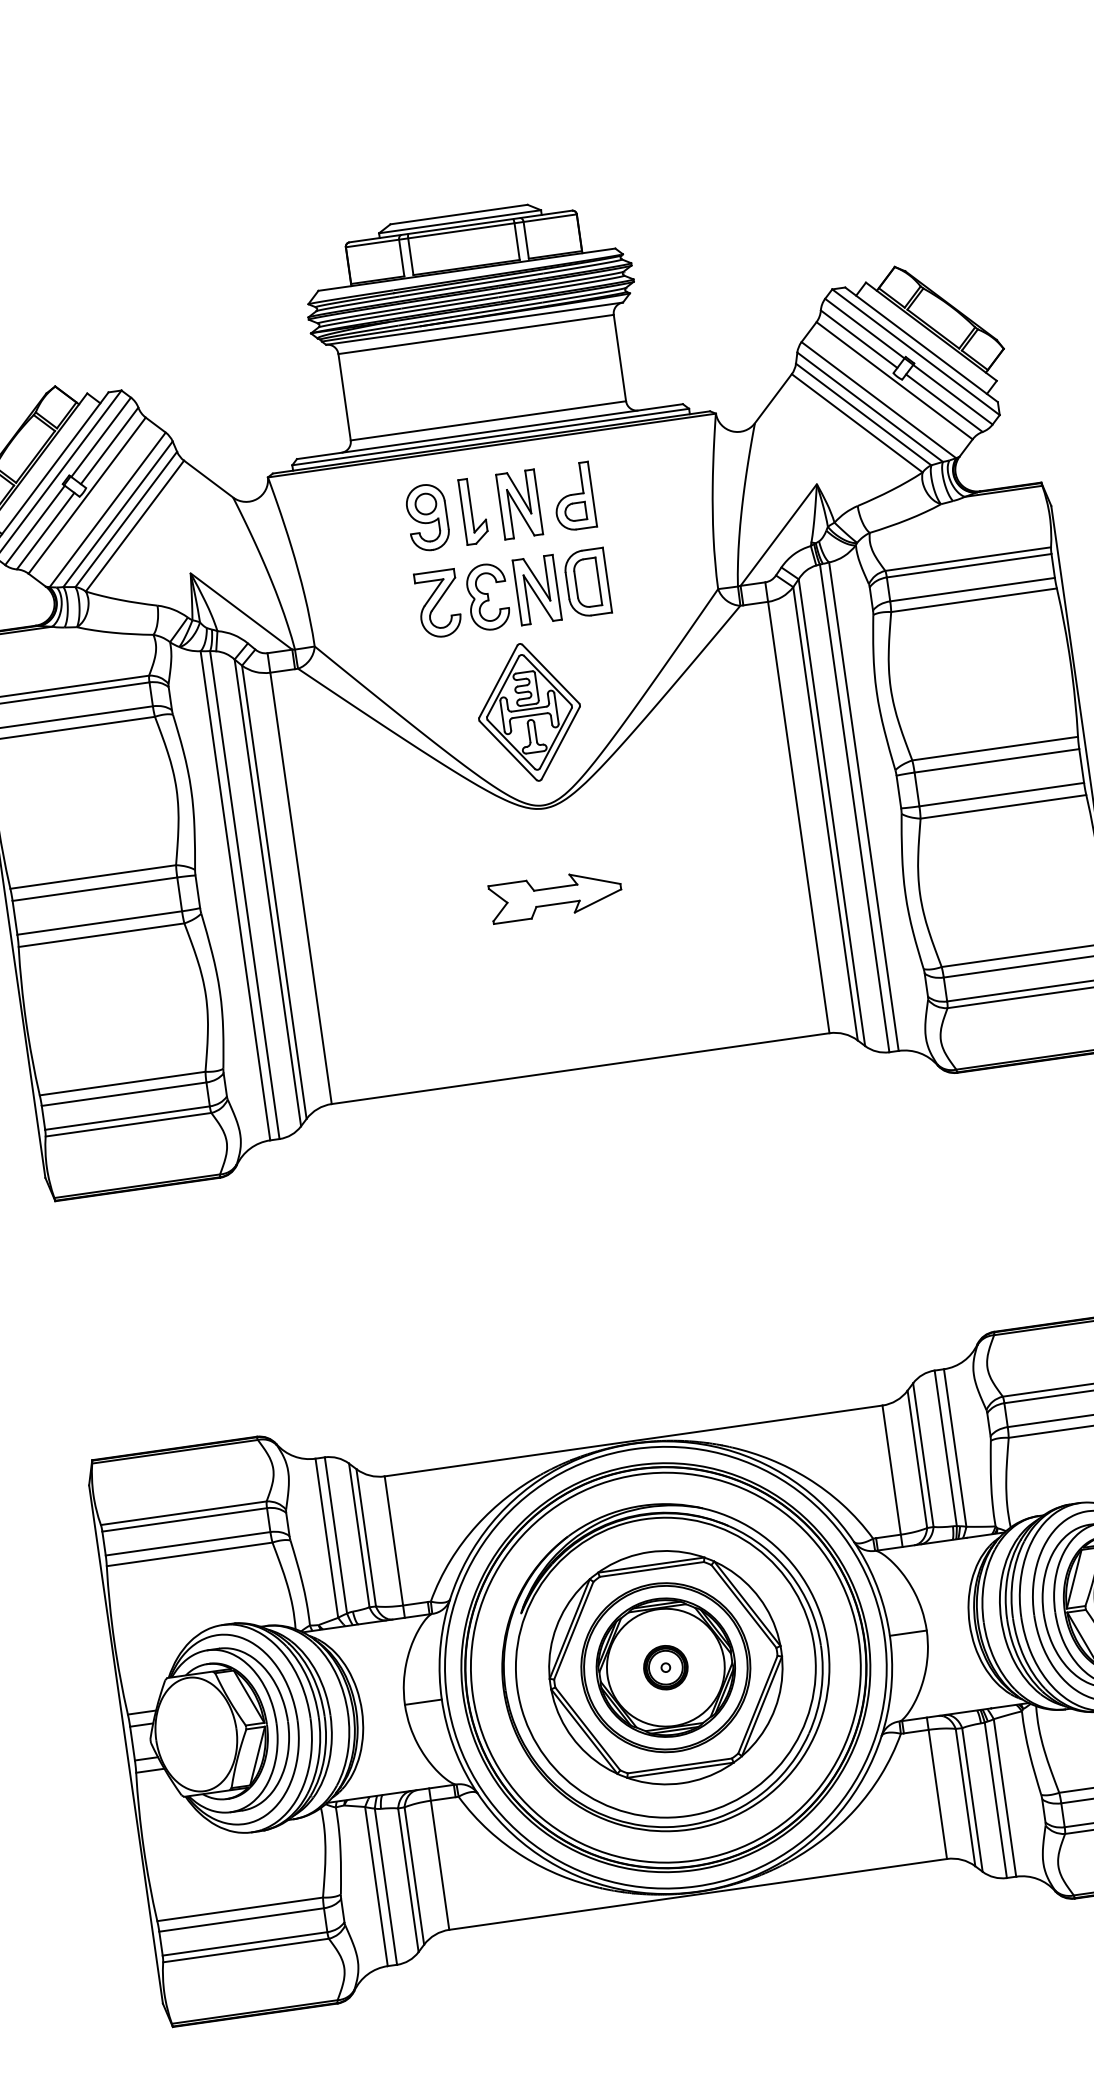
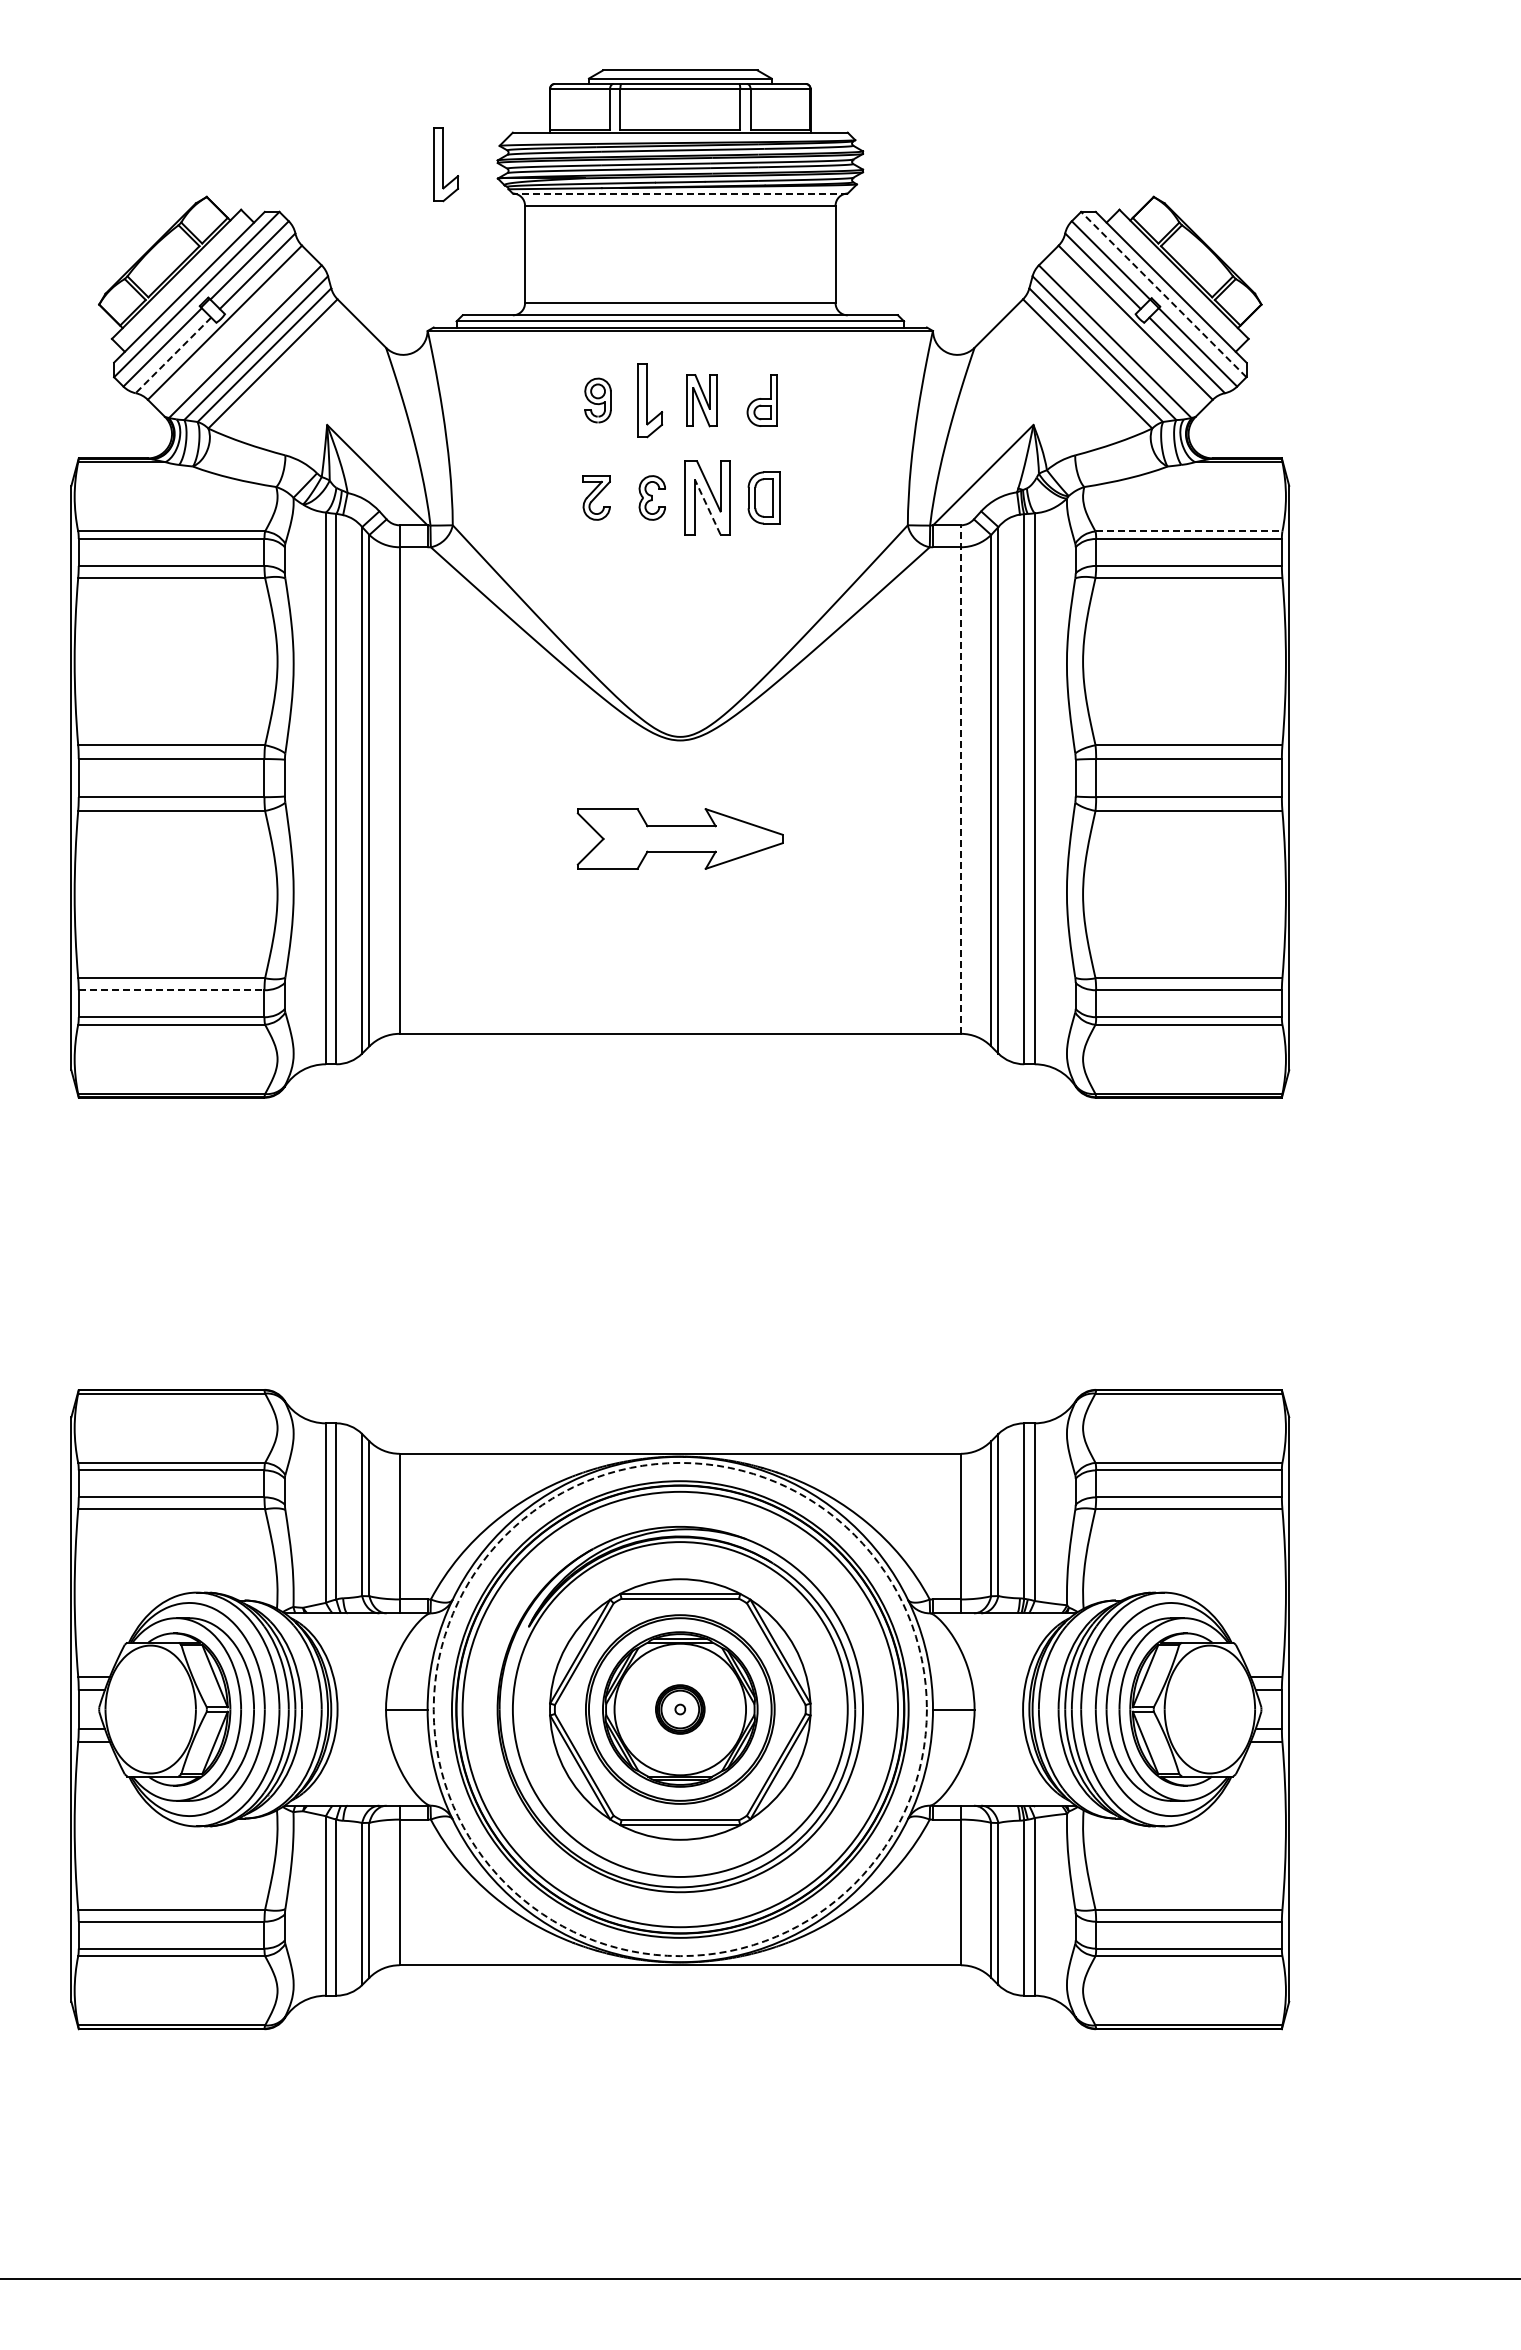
line: (473, 323) -> (679, 193), solid -> dashed
part: (263, 327) -> (446, 164), added
line: (915, 352) -> (1163, 294), solid -> dashed
part: (573, 496) -> (762, 400), size x0.7
part: (519, 504) -> (701, 400), size x0.7
part: (427, 517) -> (597, 400), size x0.6
line: (45, 531) -> (173, 355), solid -> dashed
line: (968, 559) -> (1189, 531), solid -> dashed
part: (587, 582) -> (764, 497), size x0.7
part: (488, 596) -> (652, 497), size x0.6
line: (538, 597) -> (707, 506), solid -> dashed
part: (438, 603) -> (596, 497), size x0.6
part: (529, 712) -> (679, 631), removed
line: (797, 807) -> (961, 779), solid -> dashed
part: (556, 895) -> (680, 838), size x1.4
line: (124, 1094) -> (171, 990), solid -> dashed
circle: (665, 1667) -> (679, 1709), solid -> dashed

